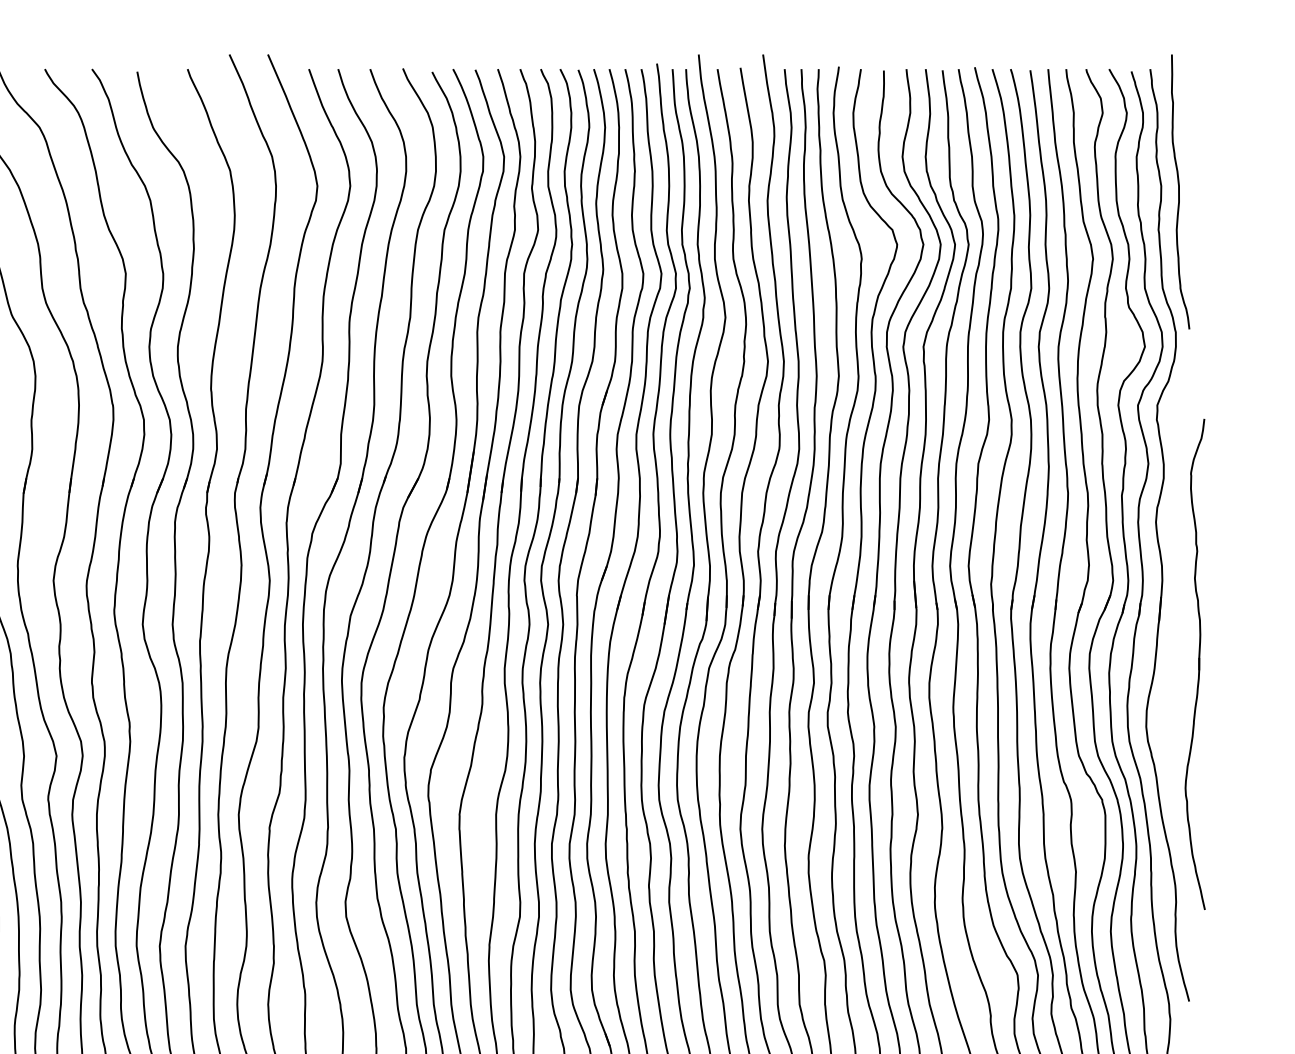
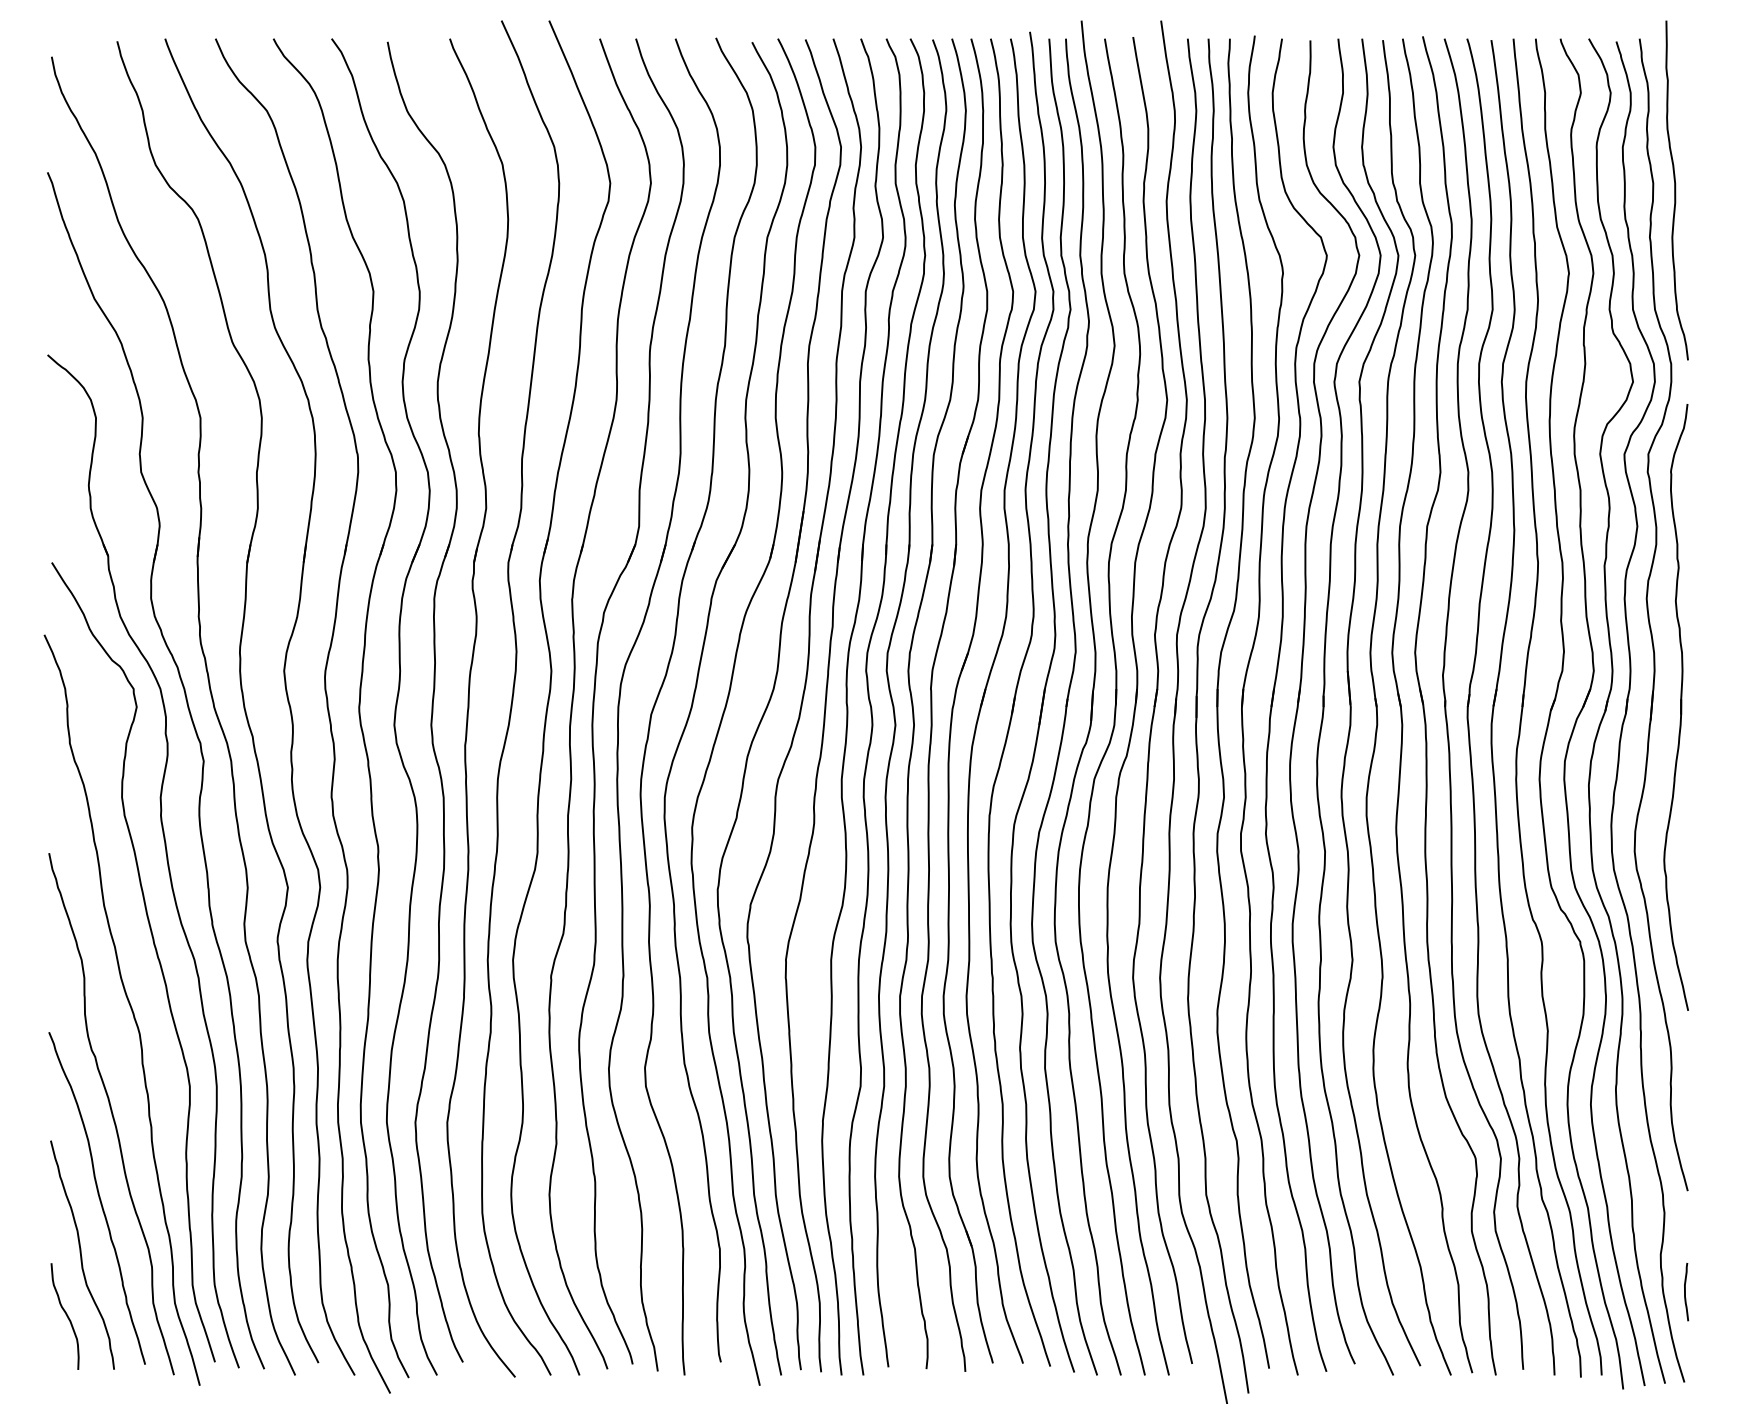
part: (1194, 664) -> (1675, 707), moved

